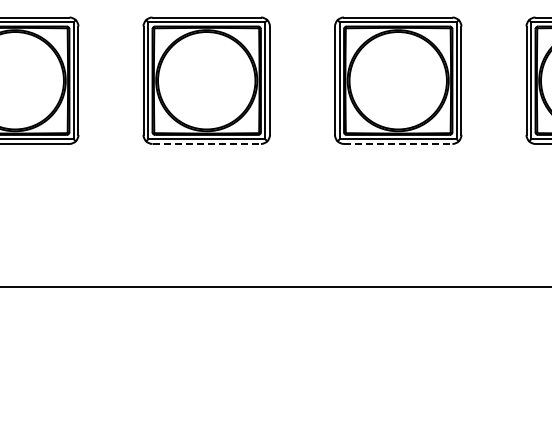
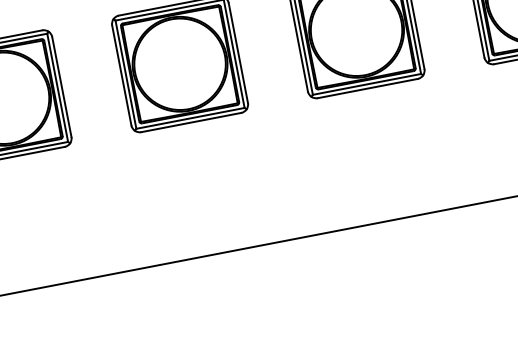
line: (207, 143) -> (191, 121), dashed -> solid
line: (398, 143) -> (367, 88), dashed -> solid

